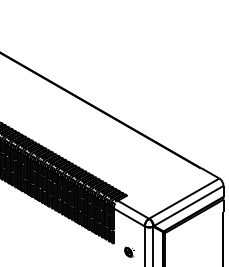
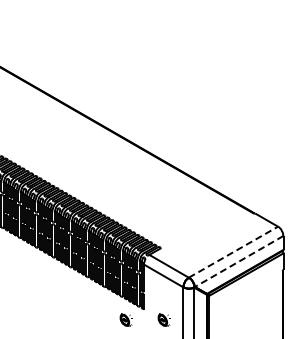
line: (184, 198) -> (233, 251), solid -> dashed
line: (188, 206) -> (238, 261), solid -> dashed
part: (99, 251) -> (125, 319), added

